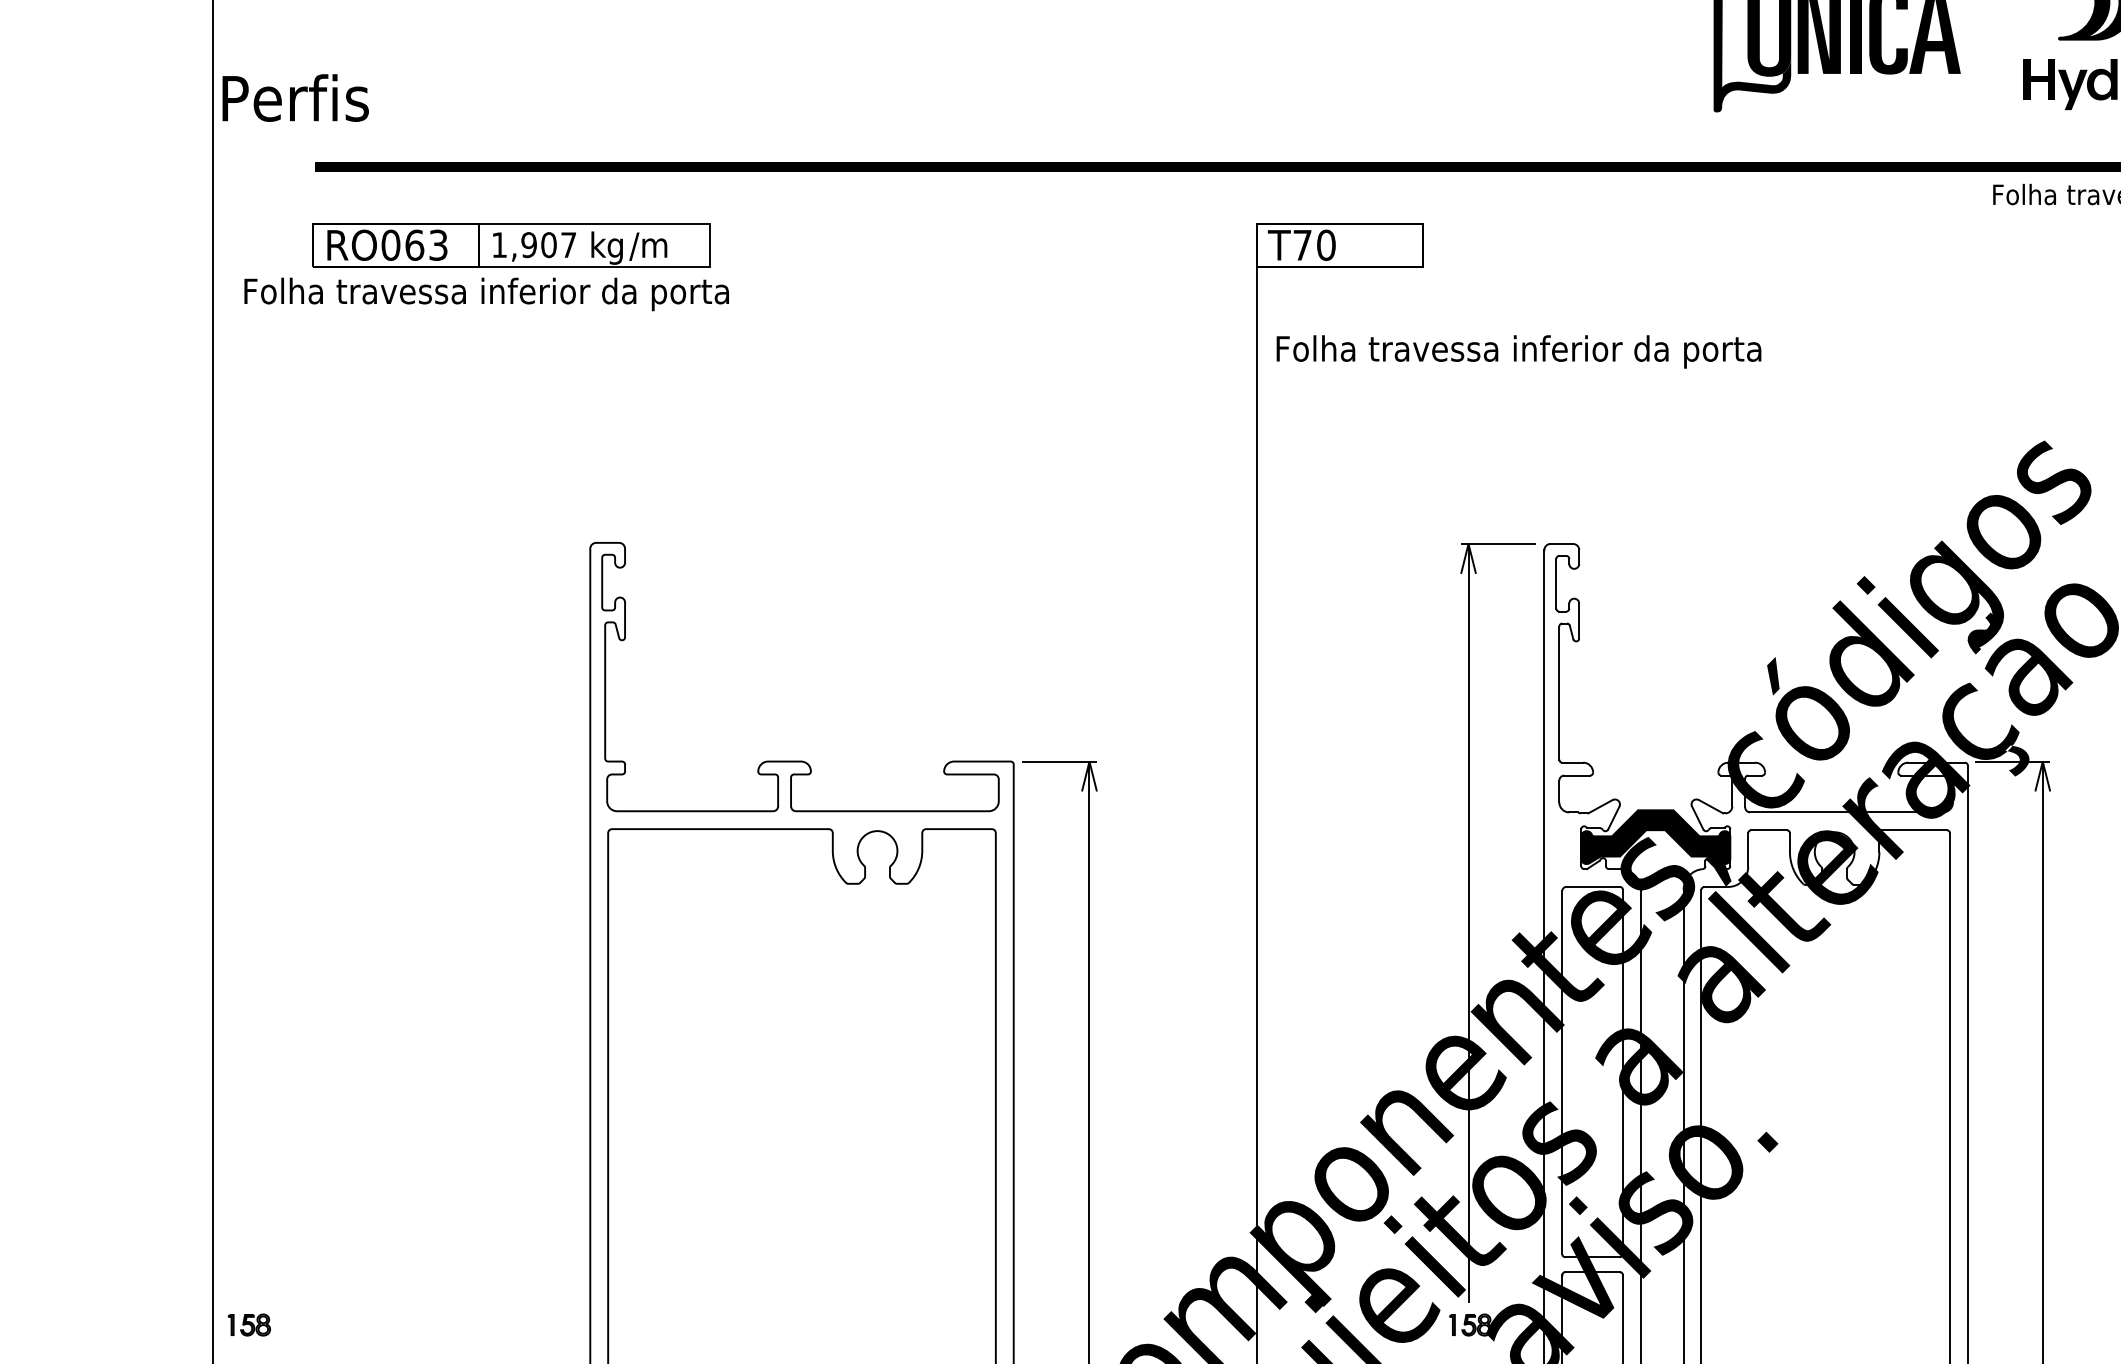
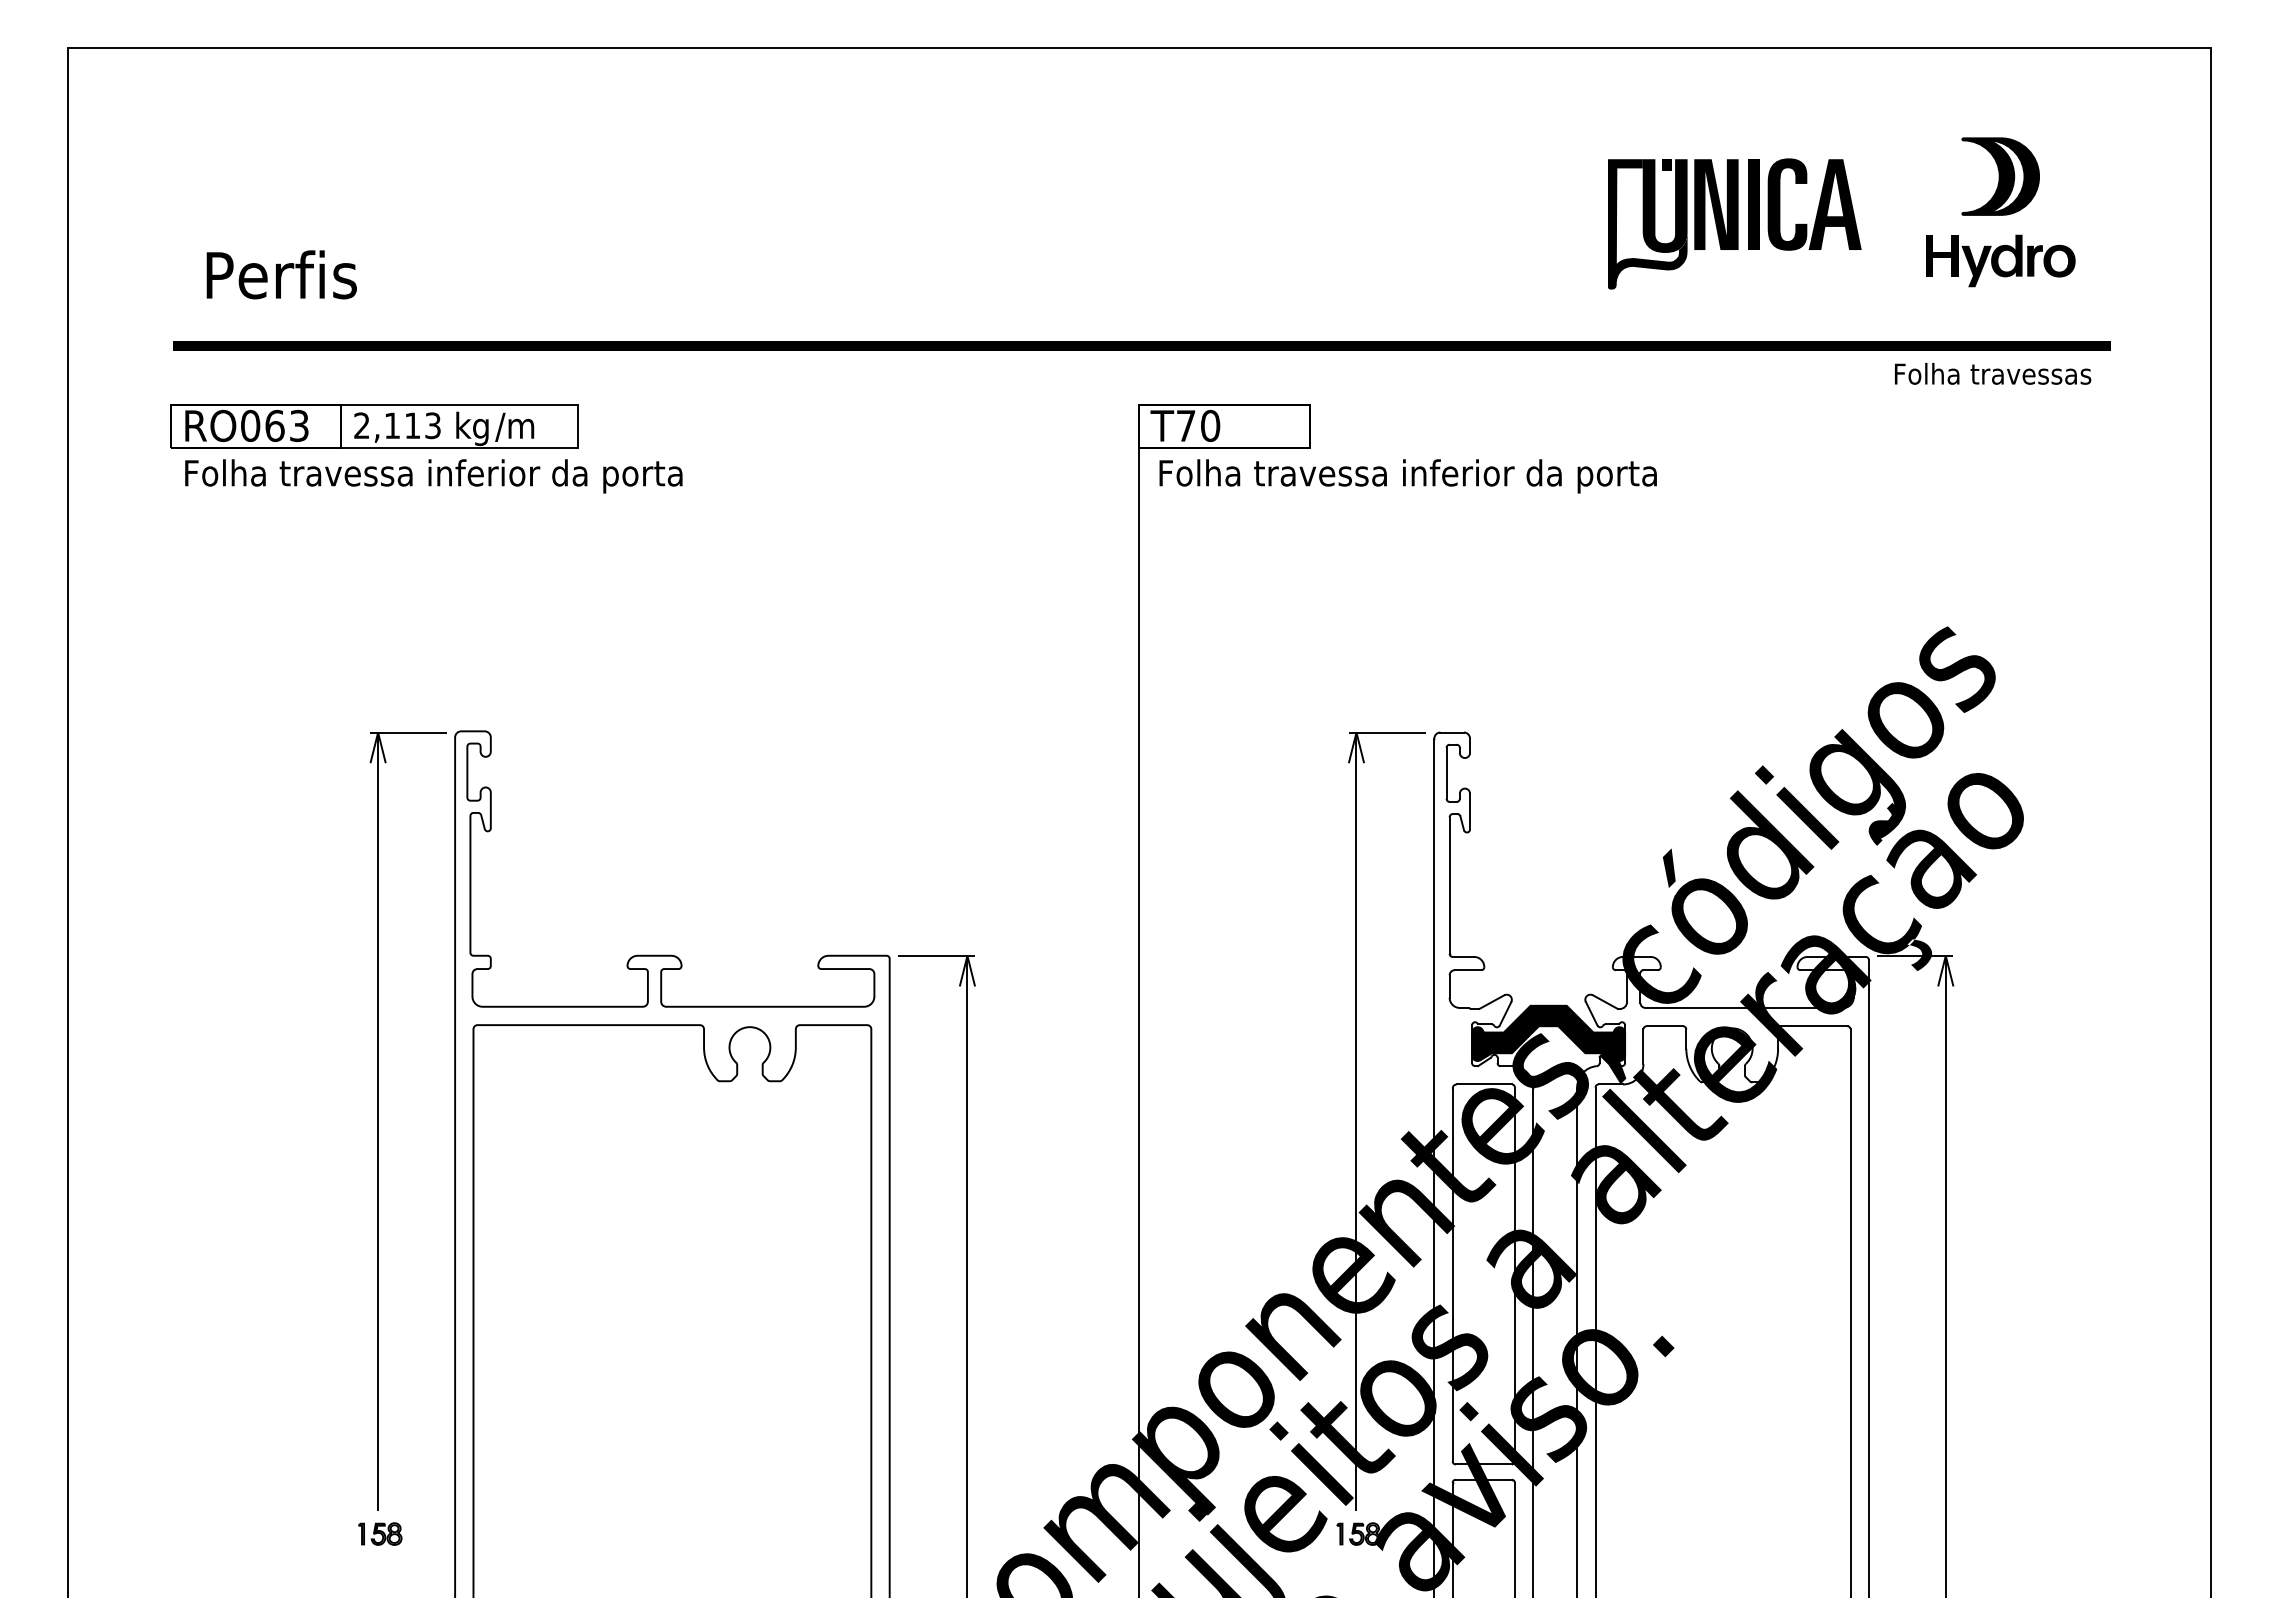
text: (295, 97) -> (281, 274), moved
text: (534, 244) -> (397, 425), 1,907 -> 2,113
text: (486, 294) -> (433, 476), moved
text: (1518, 352) -> (1407, 476), moved
part: (515, 923) -> (378, 1121), added
part: (249, 1324) -> (380, 1533), moved

